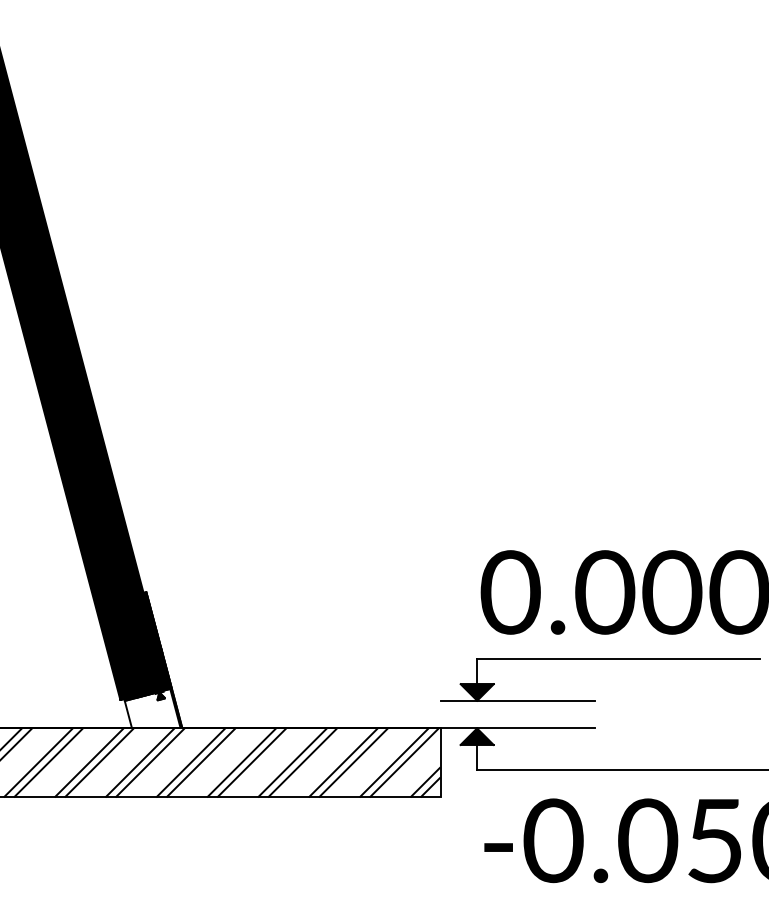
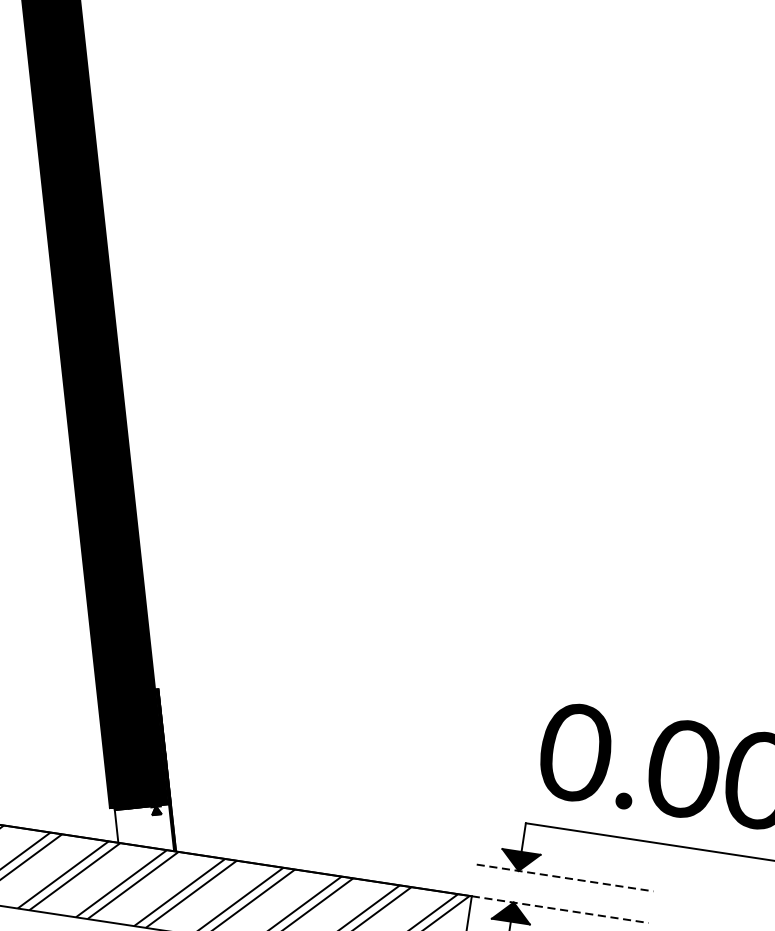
line: (518, 700) -> (565, 877), solid -> dashed
line: (518, 728) -> (561, 909), solid -> dashed

